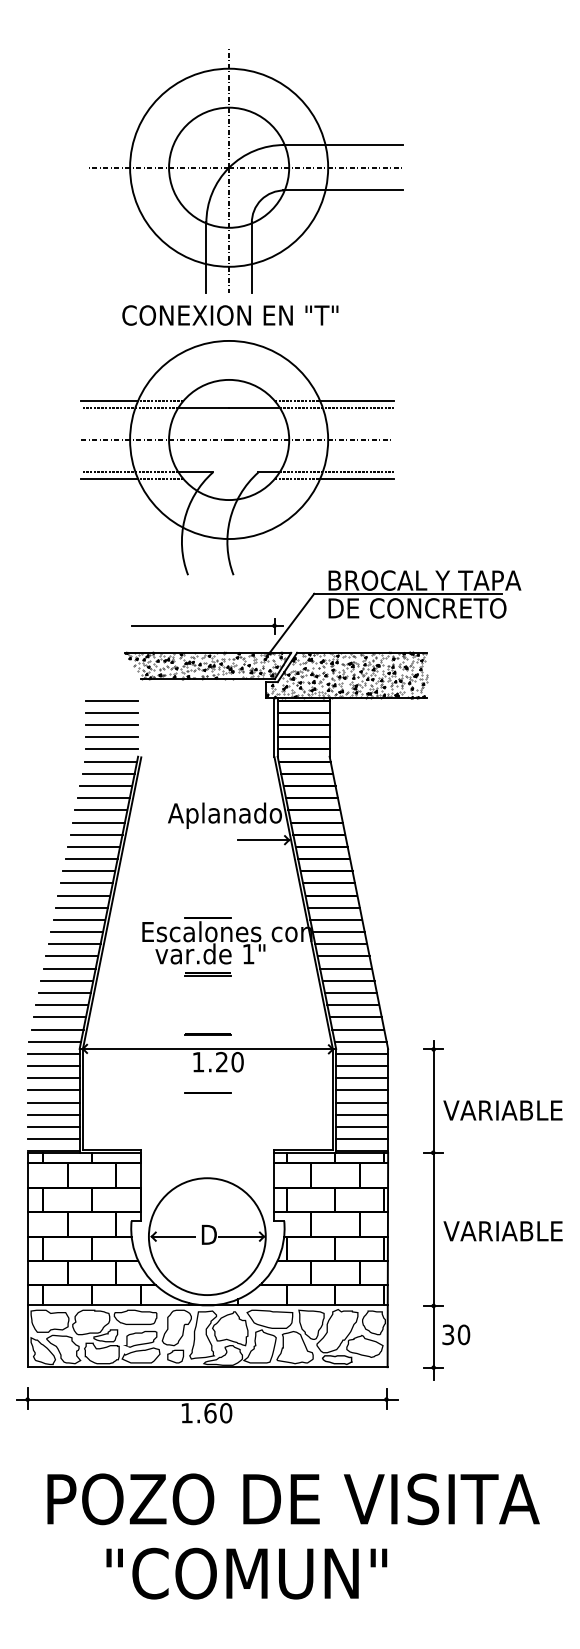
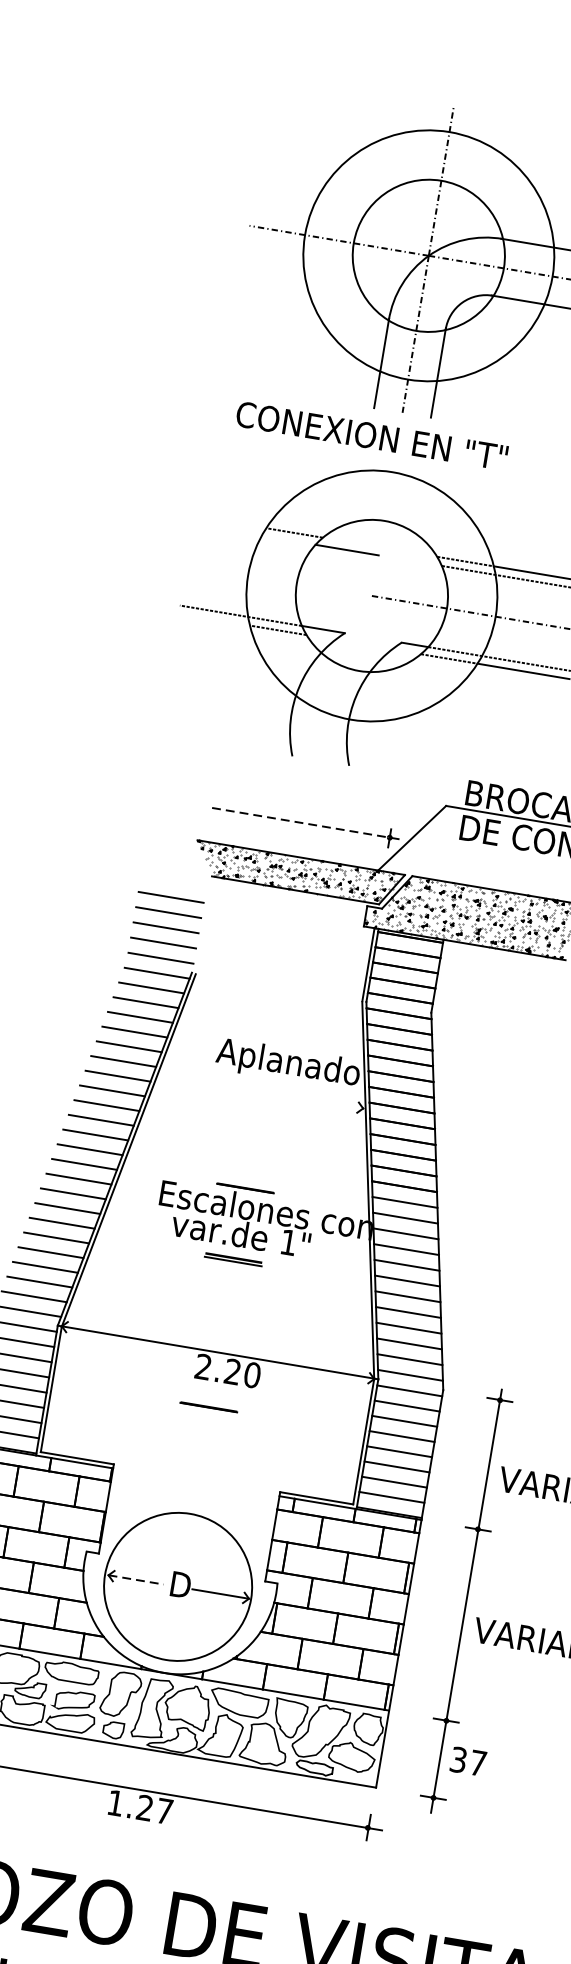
text: (230, 315) -> (372, 436), moved
line: (109, 401) -> (230, 522), removed
line: (129, 407) -> (254, 534), removed
line: (254, 407) -> (410, 560), removed
line: (154, 439) -> (278, 579), removed
line: (109, 478) -> (214, 619), removed
line: (208, 625) -> (307, 823), solid -> dashed
line: (263, 840) -> (331, 1103), removed
line: (207, 1034) -> (220, 1334), removed
text: (198, 1061) -> (203, 1366), 1.20 -> 2.20
line: (174, 1236) -> (137, 1579), solid -> dashed
text: (463, 1334) -> (477, 1762), 30 -> 37
text: (218, 1412) -> (155, 1808), 1.60 -> 1.27

